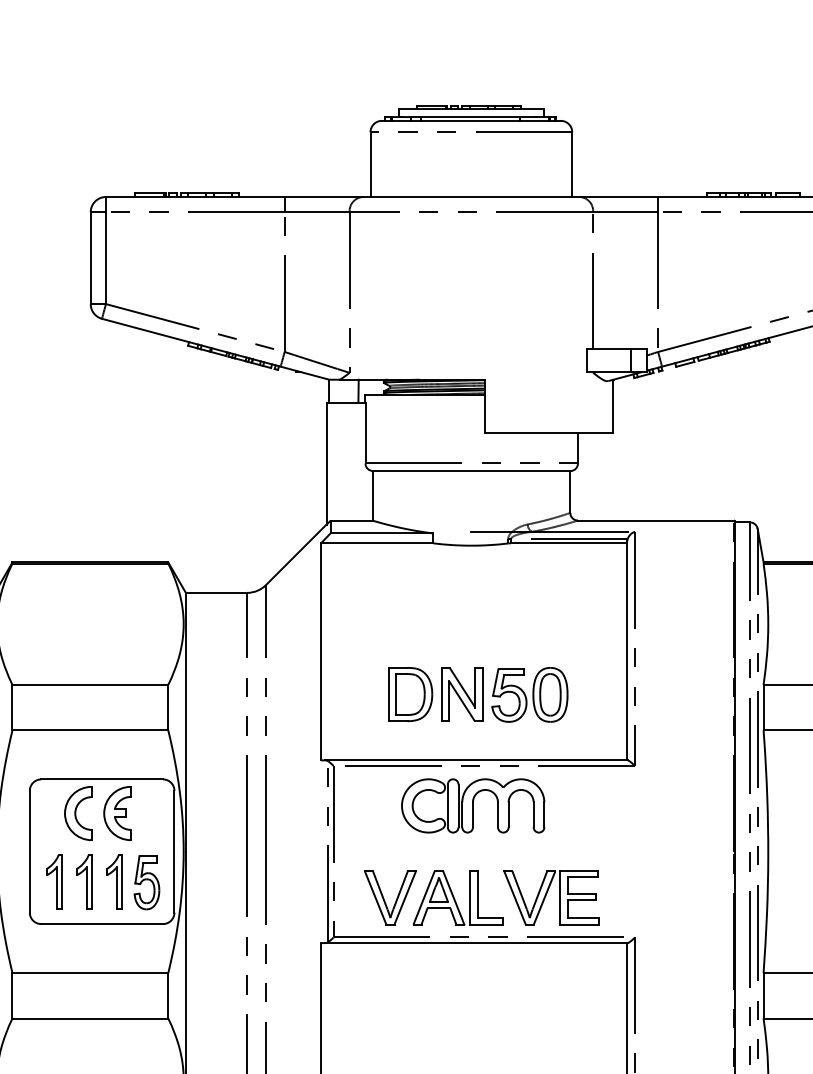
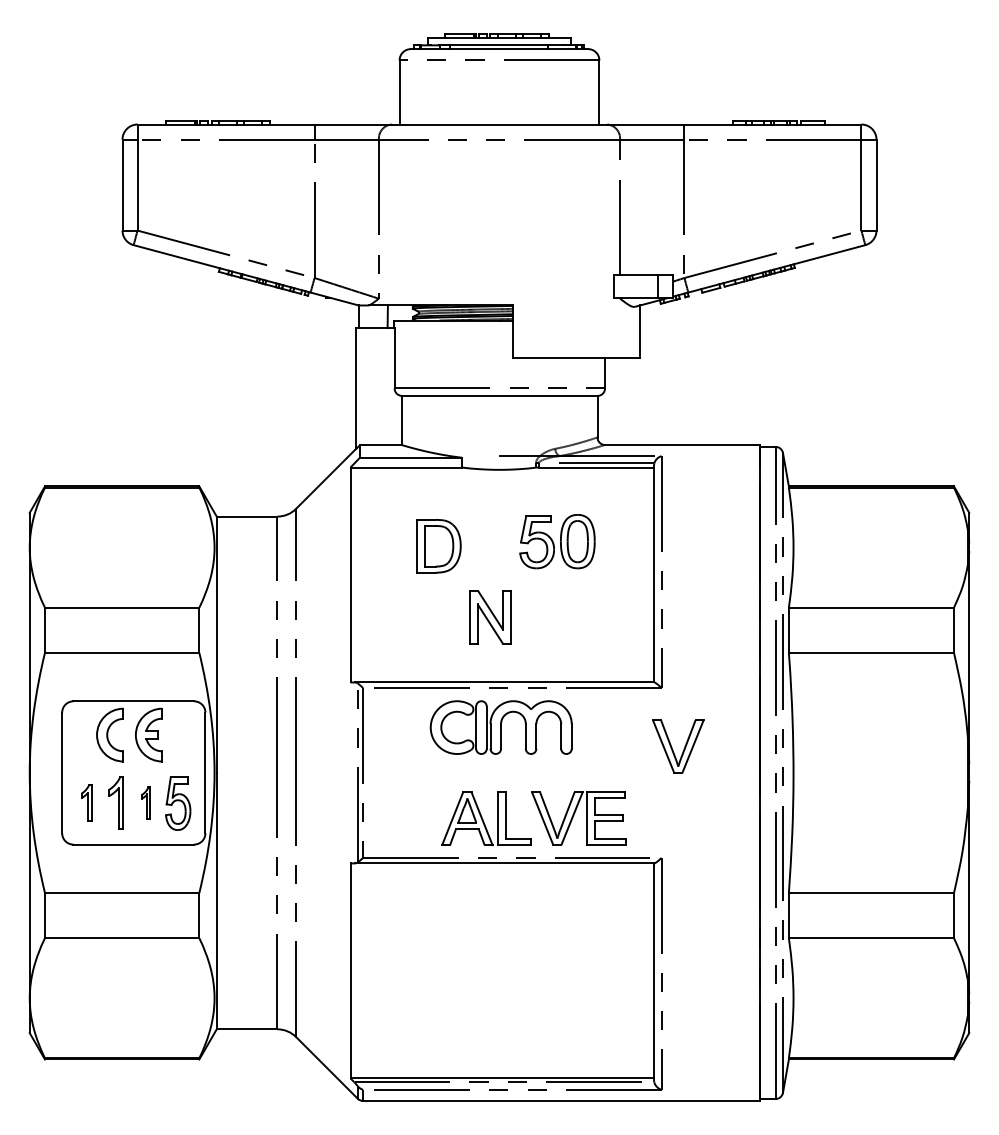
part: (409, 694) -> (438, 546), moved
part: (529, 694) -> (557, 541), moved
part: (54, 881) -> (86, 802), size x0.7
part: (113, 881) -> (145, 802), size x0.6
part: (390, 897) -> (678, 746), moved

